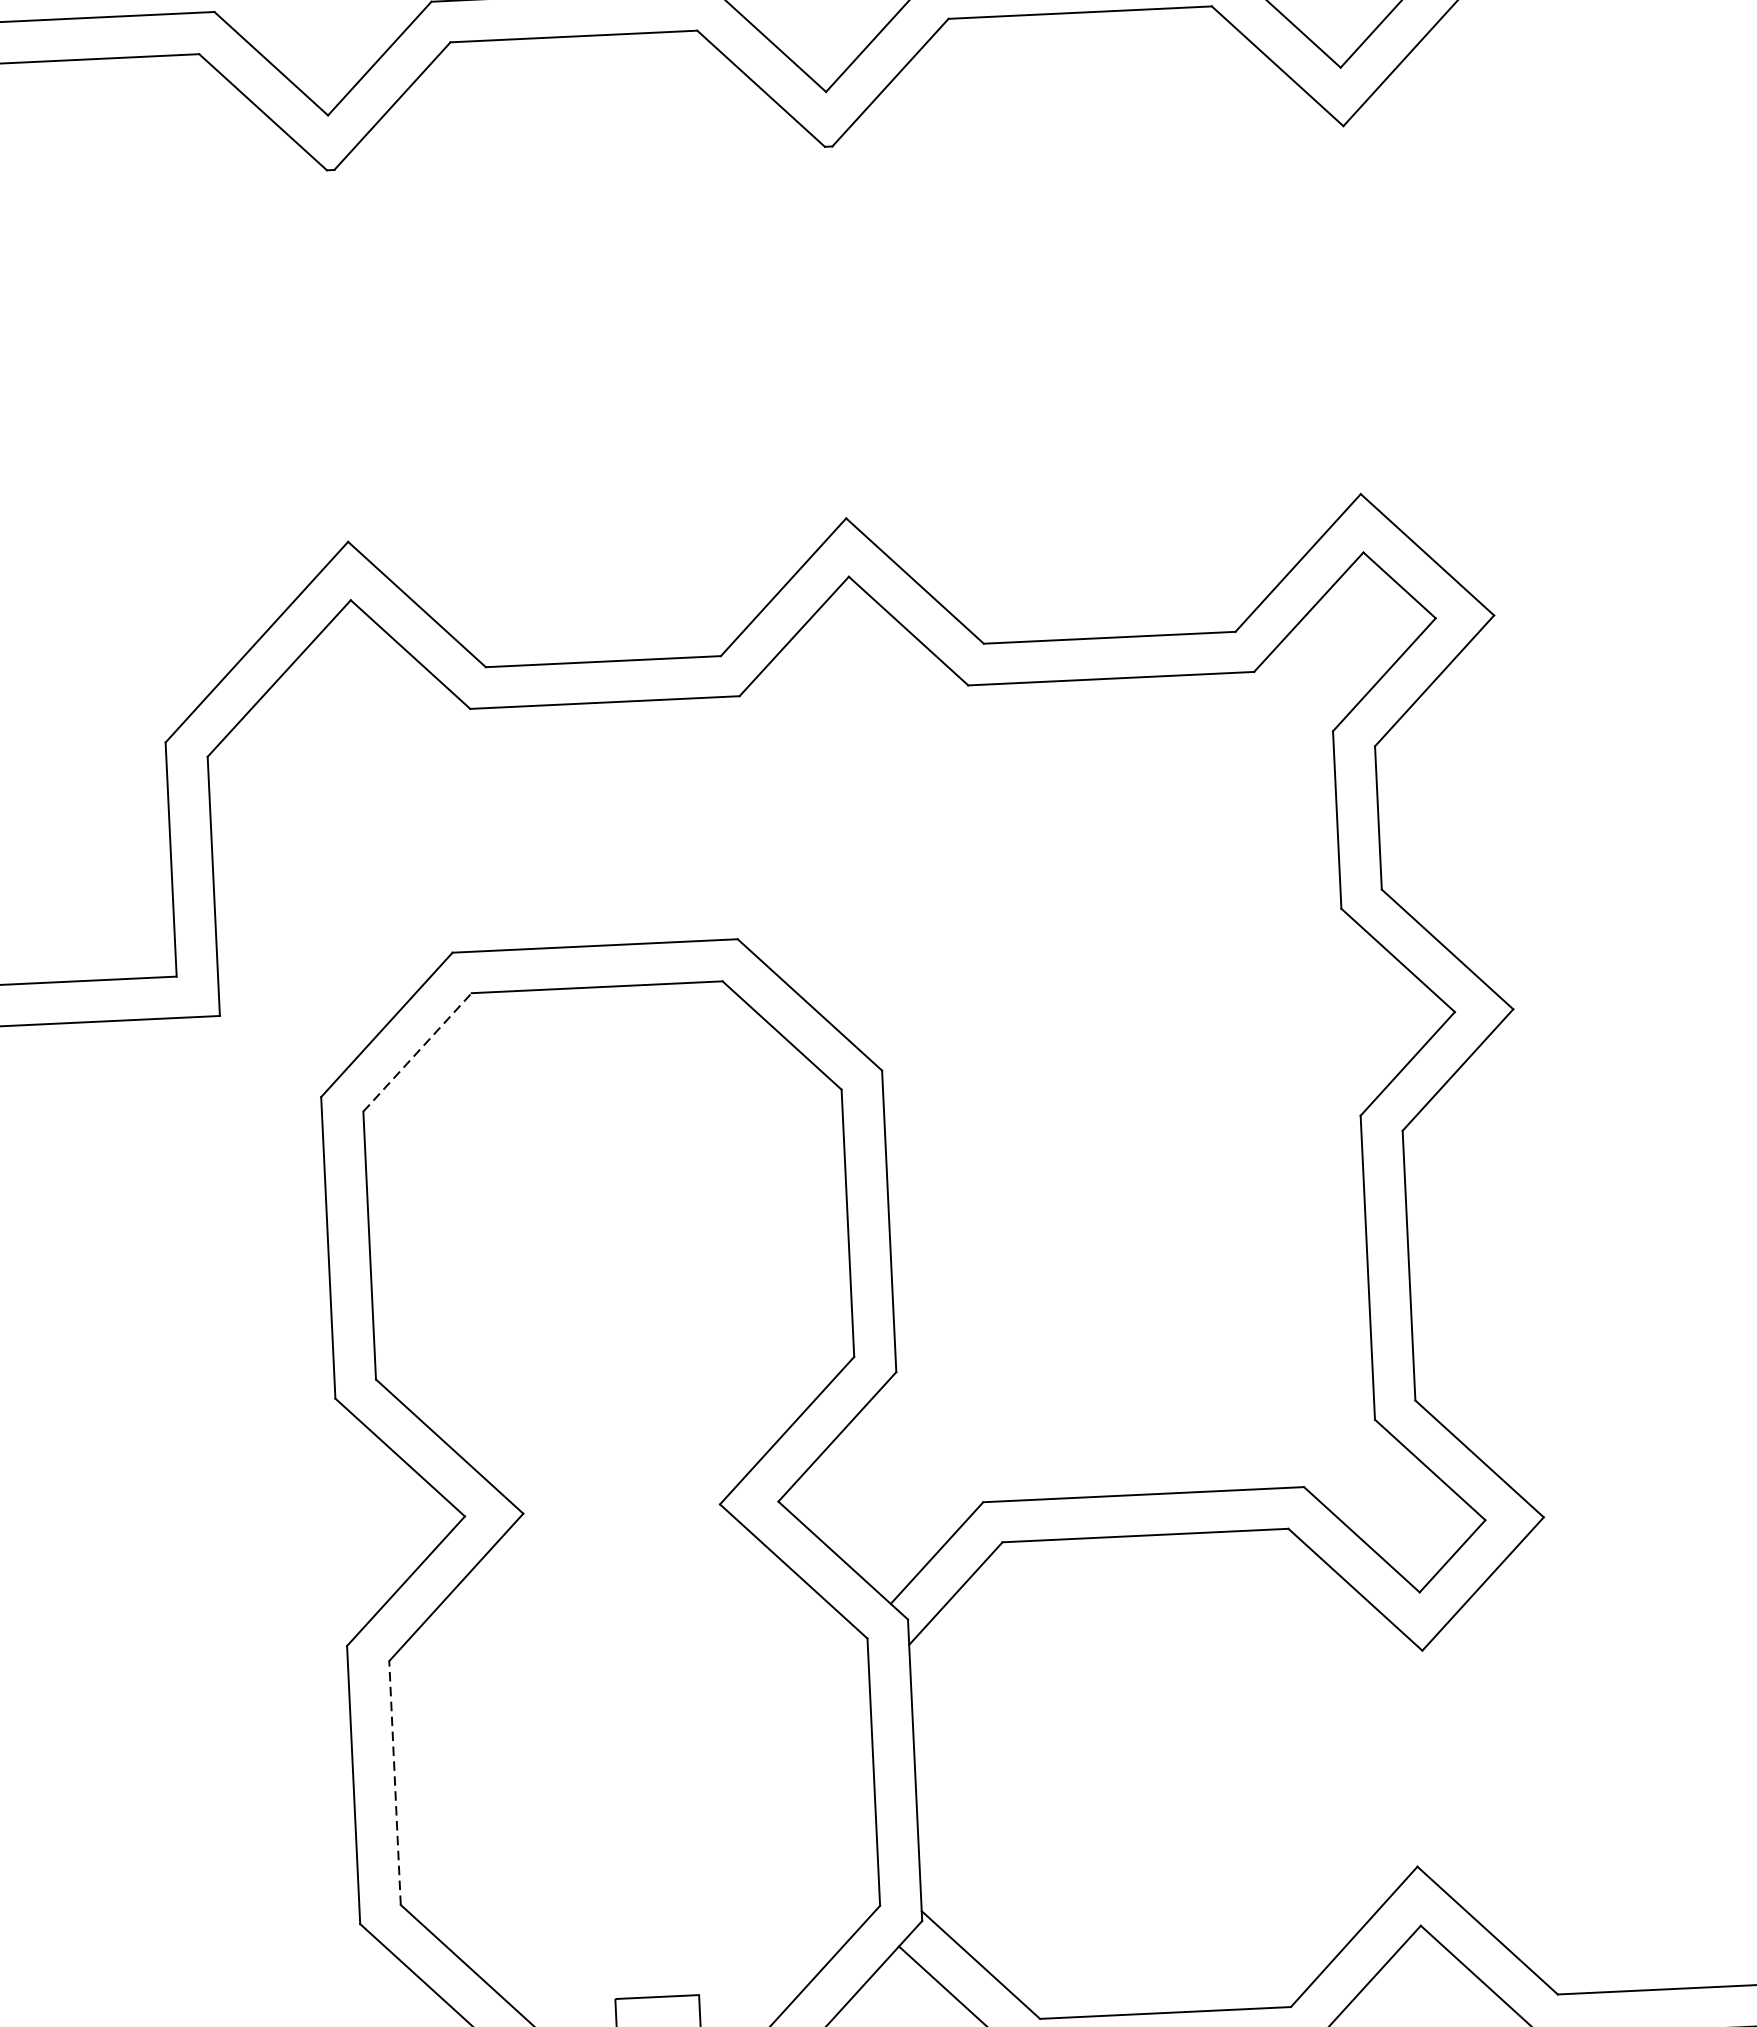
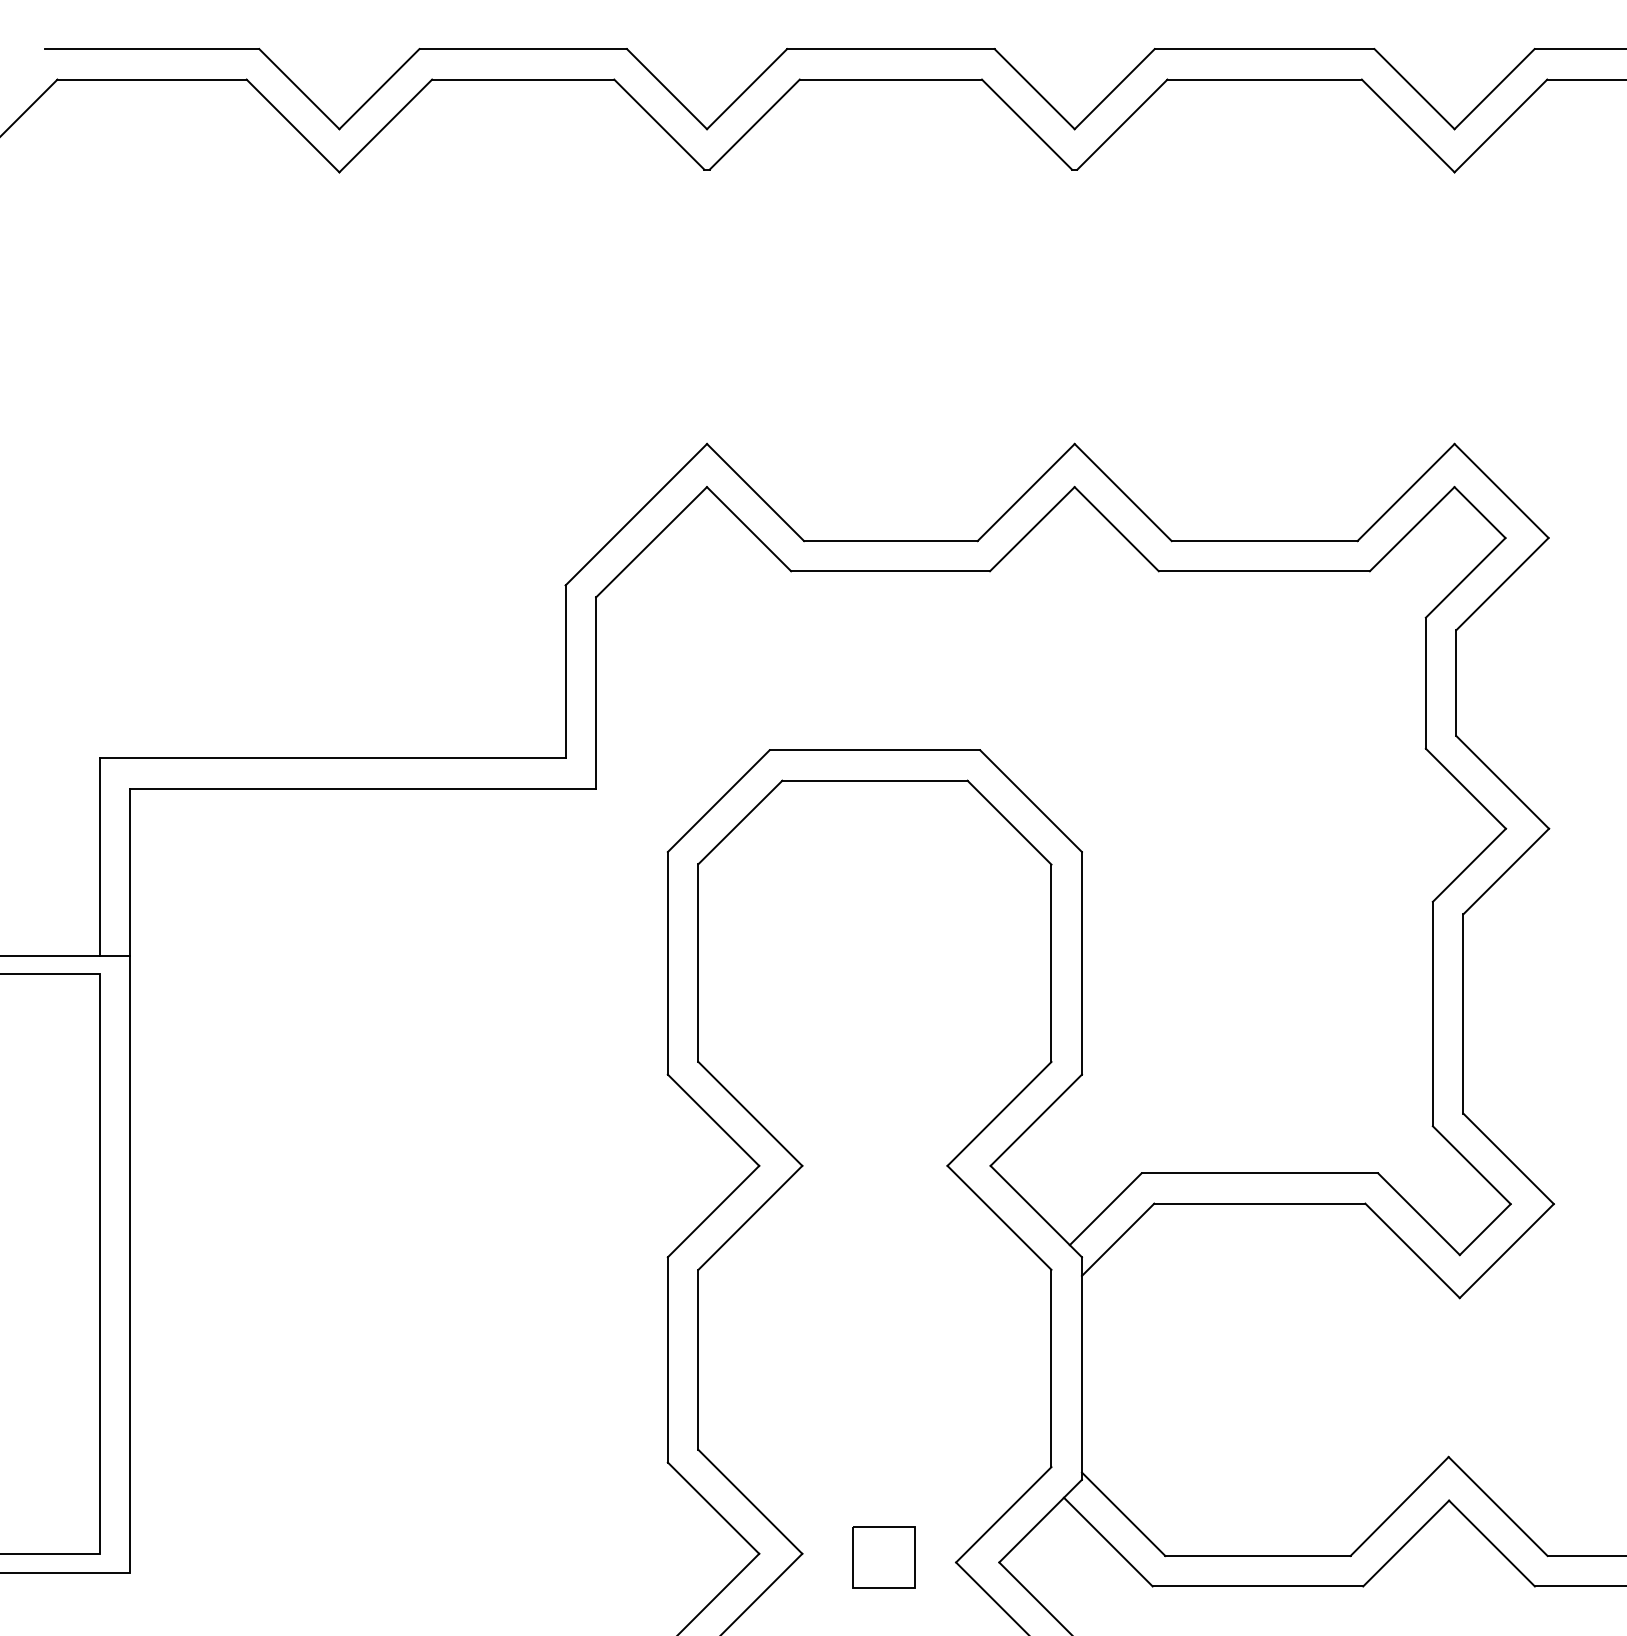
line: (417, 1052) -> (740, 822), dashed -> solid
line: (395, 1782) -> (698, 1359), dashed -> solid

